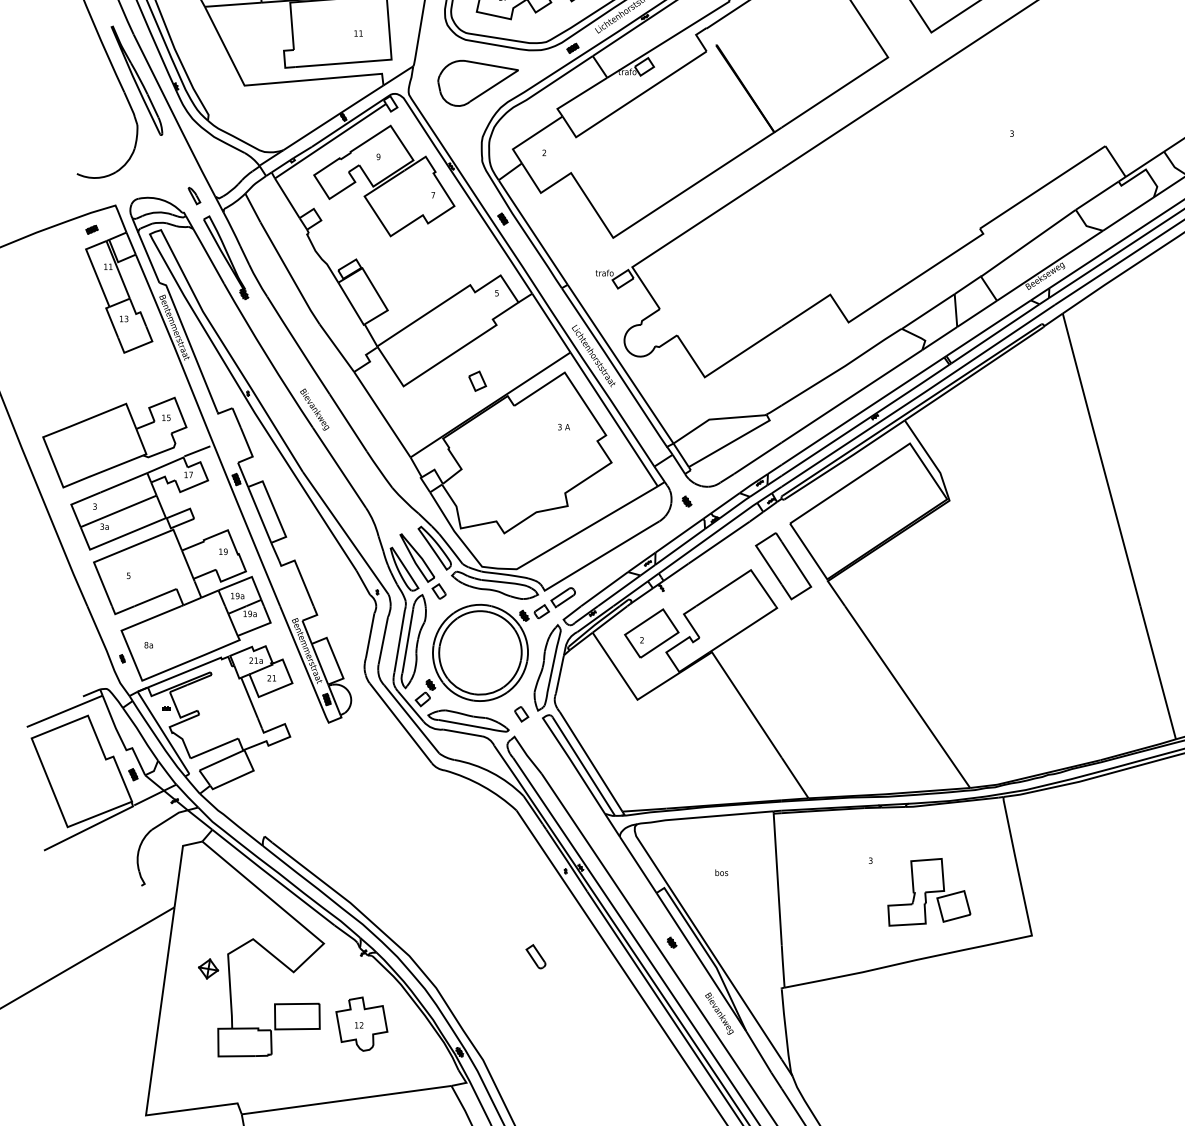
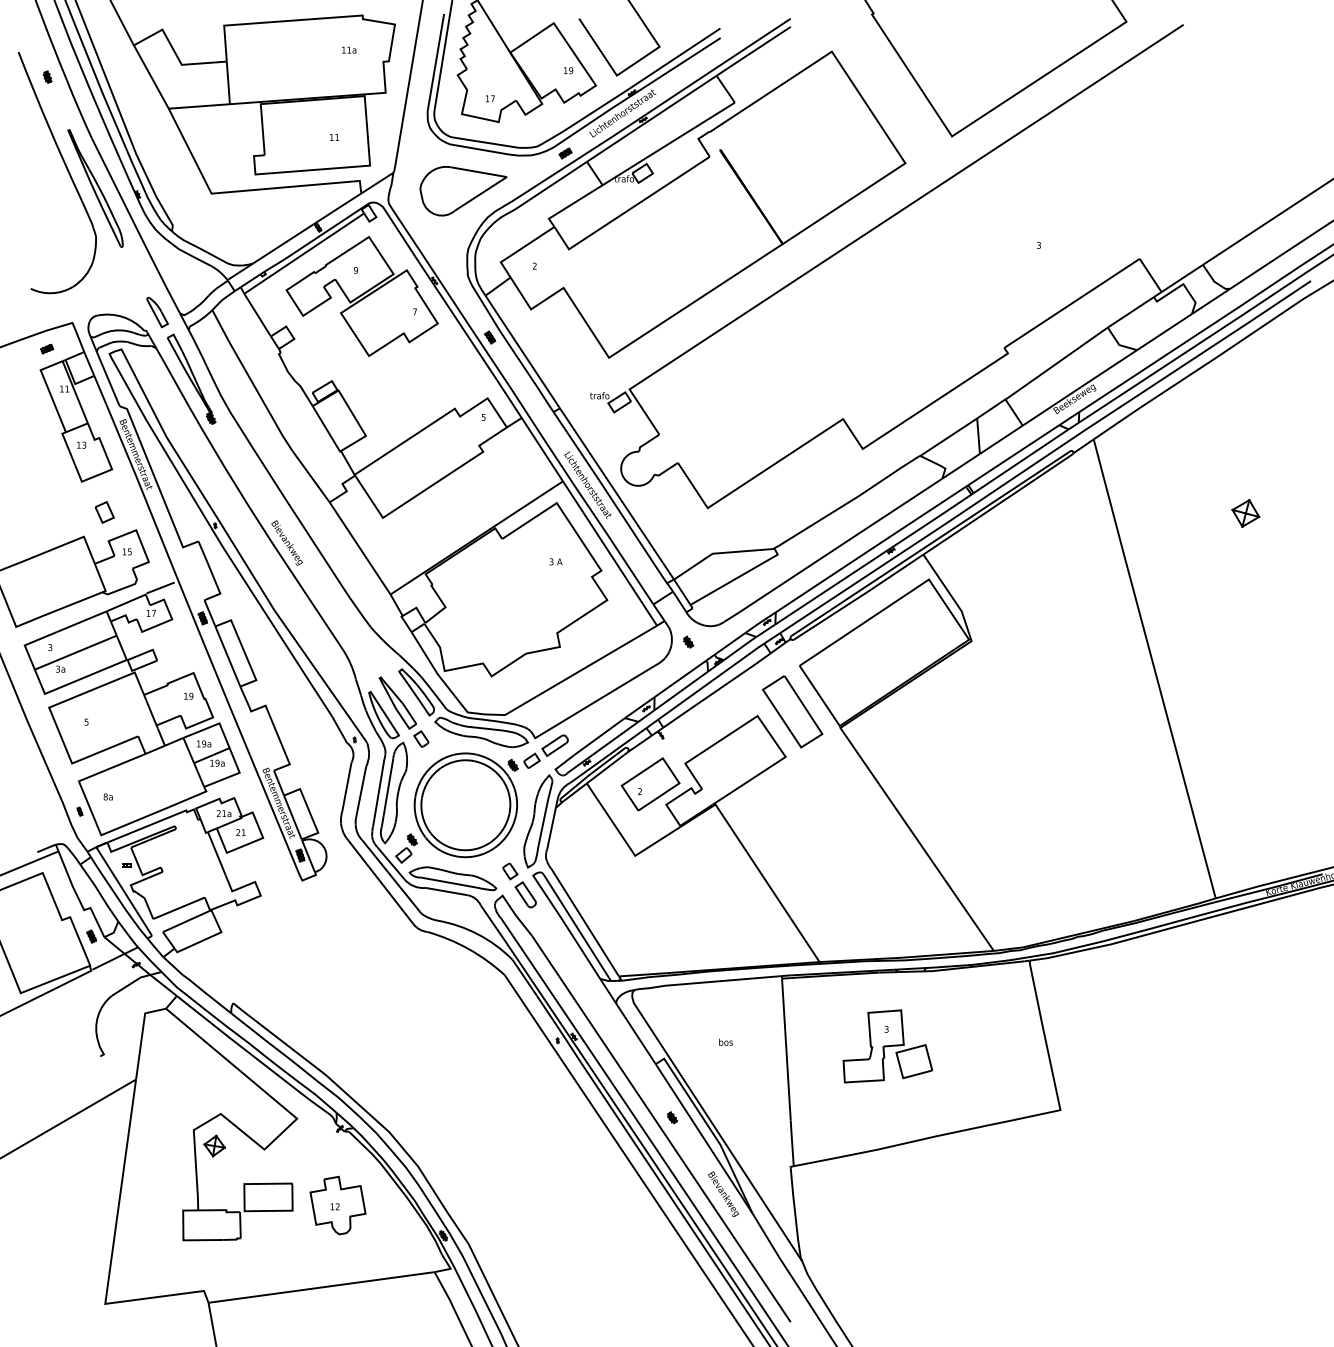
part: (194, 195) -> (157, 312), size x1.67
part: (477, 381) -> (104, 512), moved
part: (929, 892) -> (887, 1046), moved
part: (535, 956) -> (525, 894), moved
part: (208, 968) -> (214, 1145), moved

